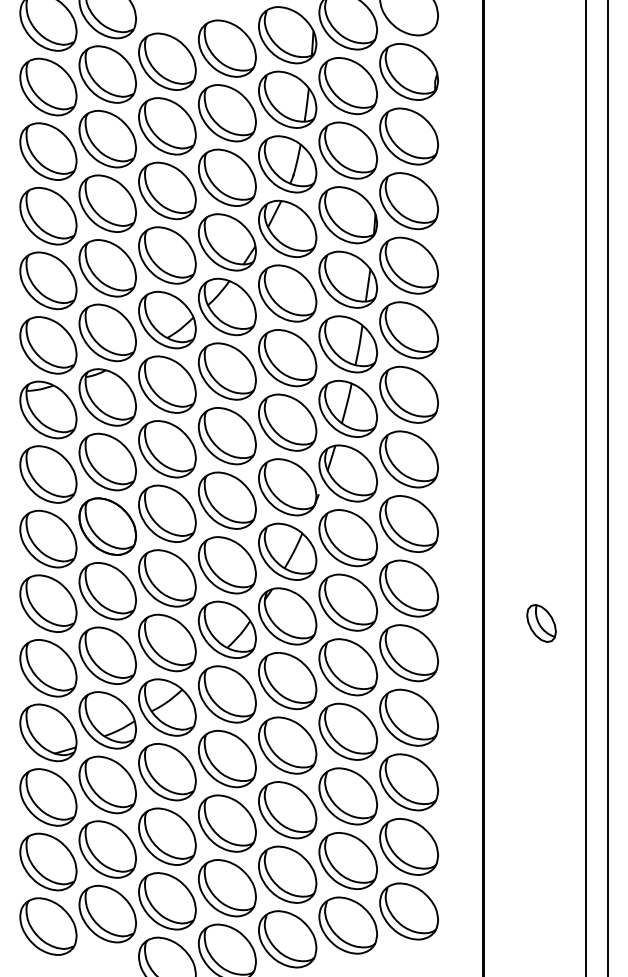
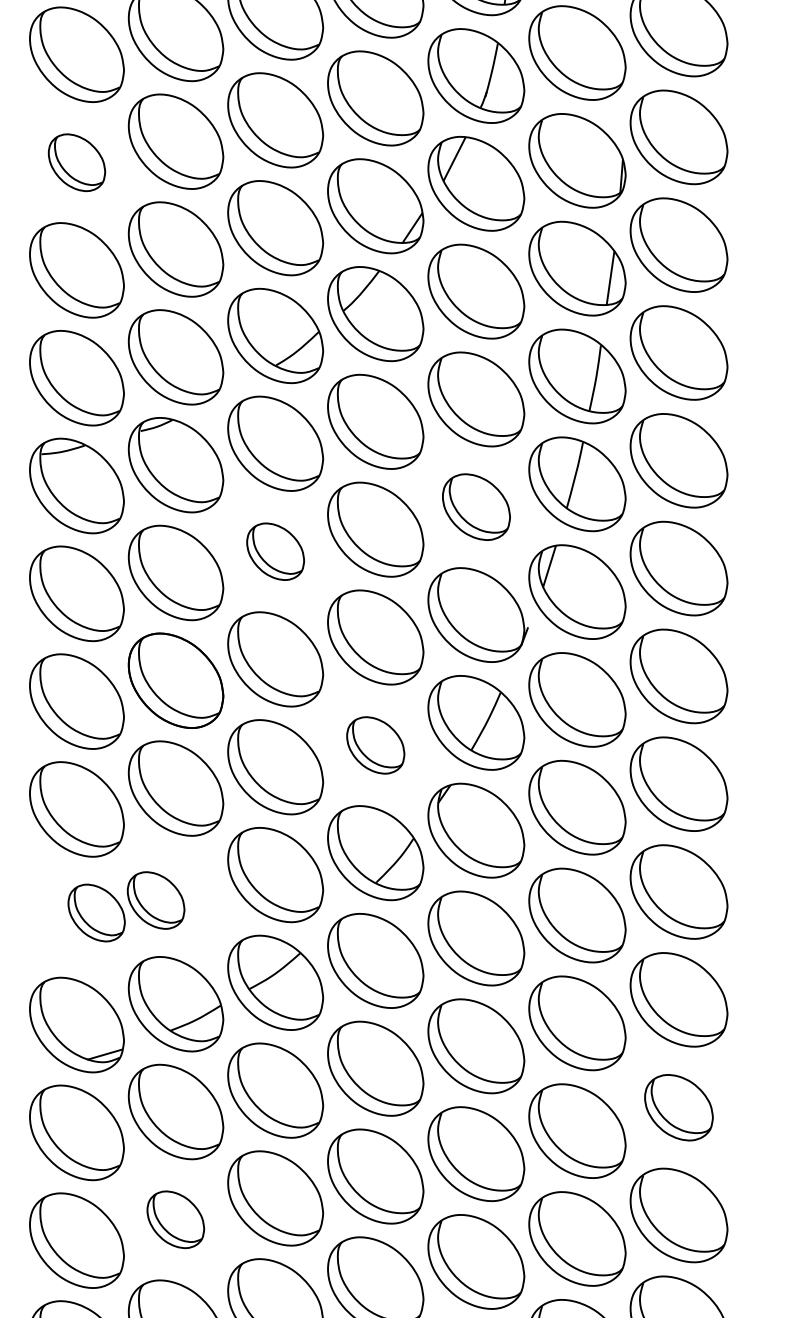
part: (48, 216) -> (77, 163), size x0.6
part: (287, 422) -> (476, 506), size x0.7
part: (167, 449) -> (275, 551), size x0.6
part: (227, 565) -> (375, 745), size x0.6
part: (77, 661) -> (125, 905), size x0.6
part: (408, 782) -> (678, 1107), size x0.7
part: (107, 849) -> (175, 1219), size x0.6

